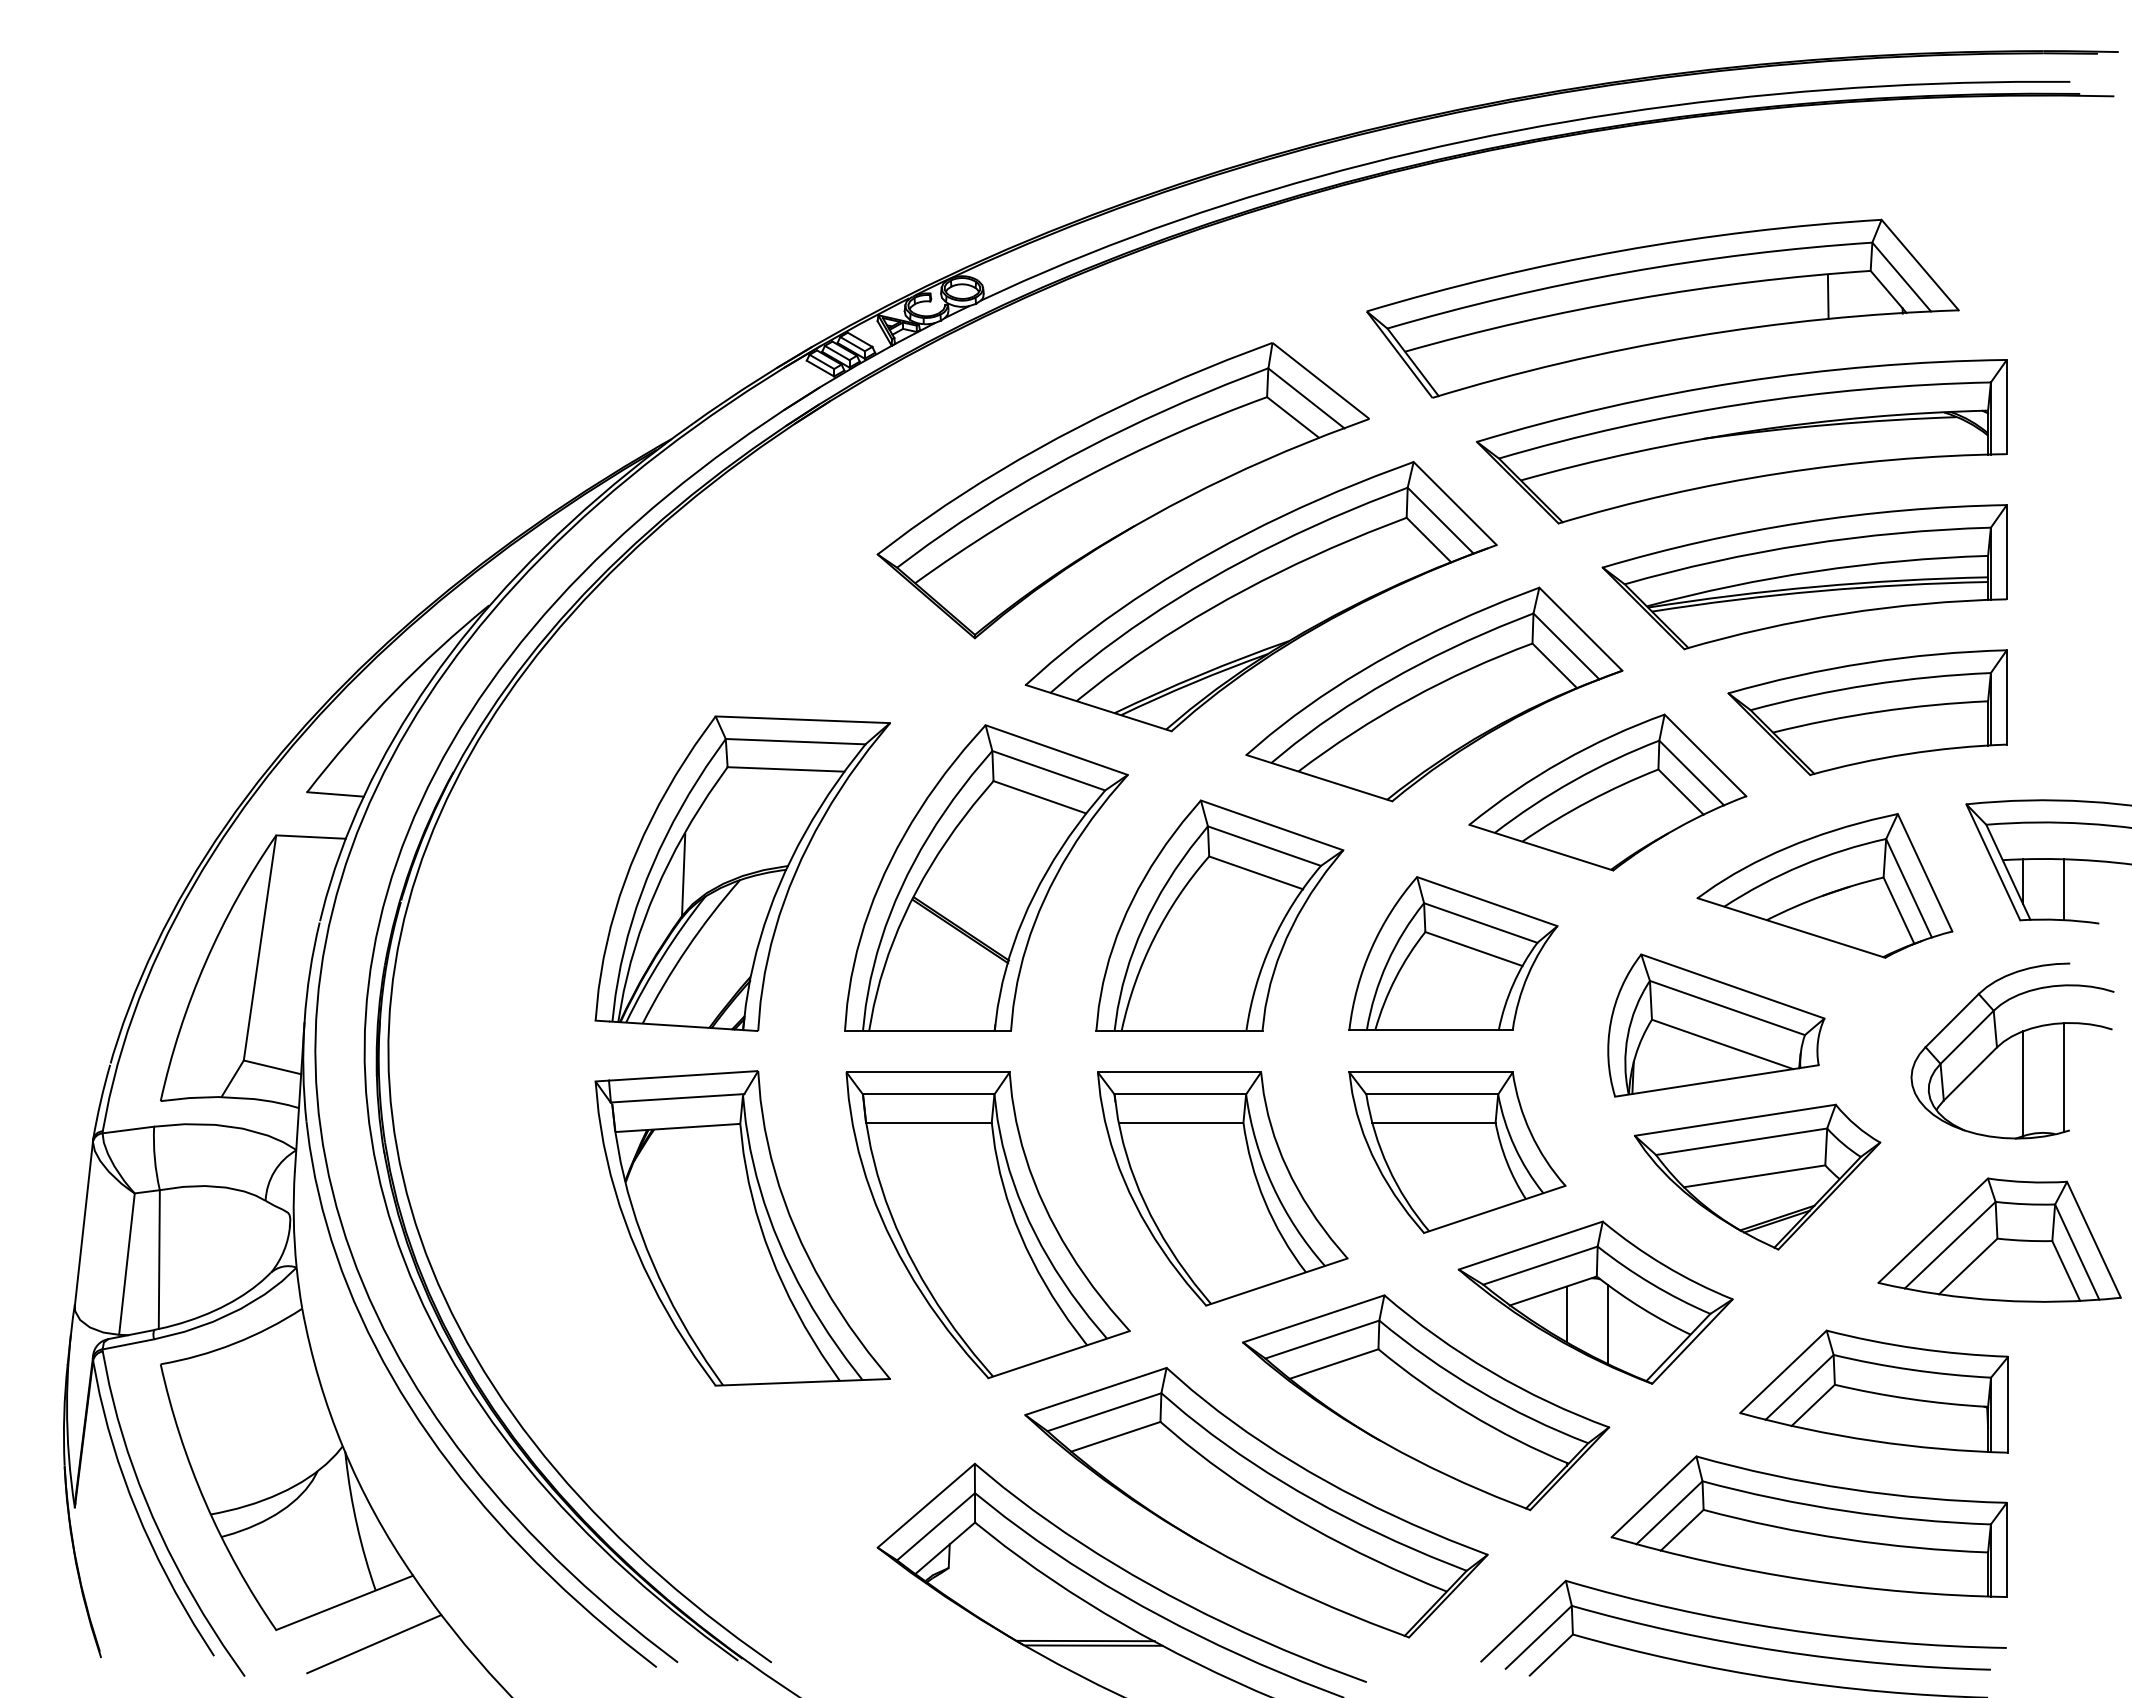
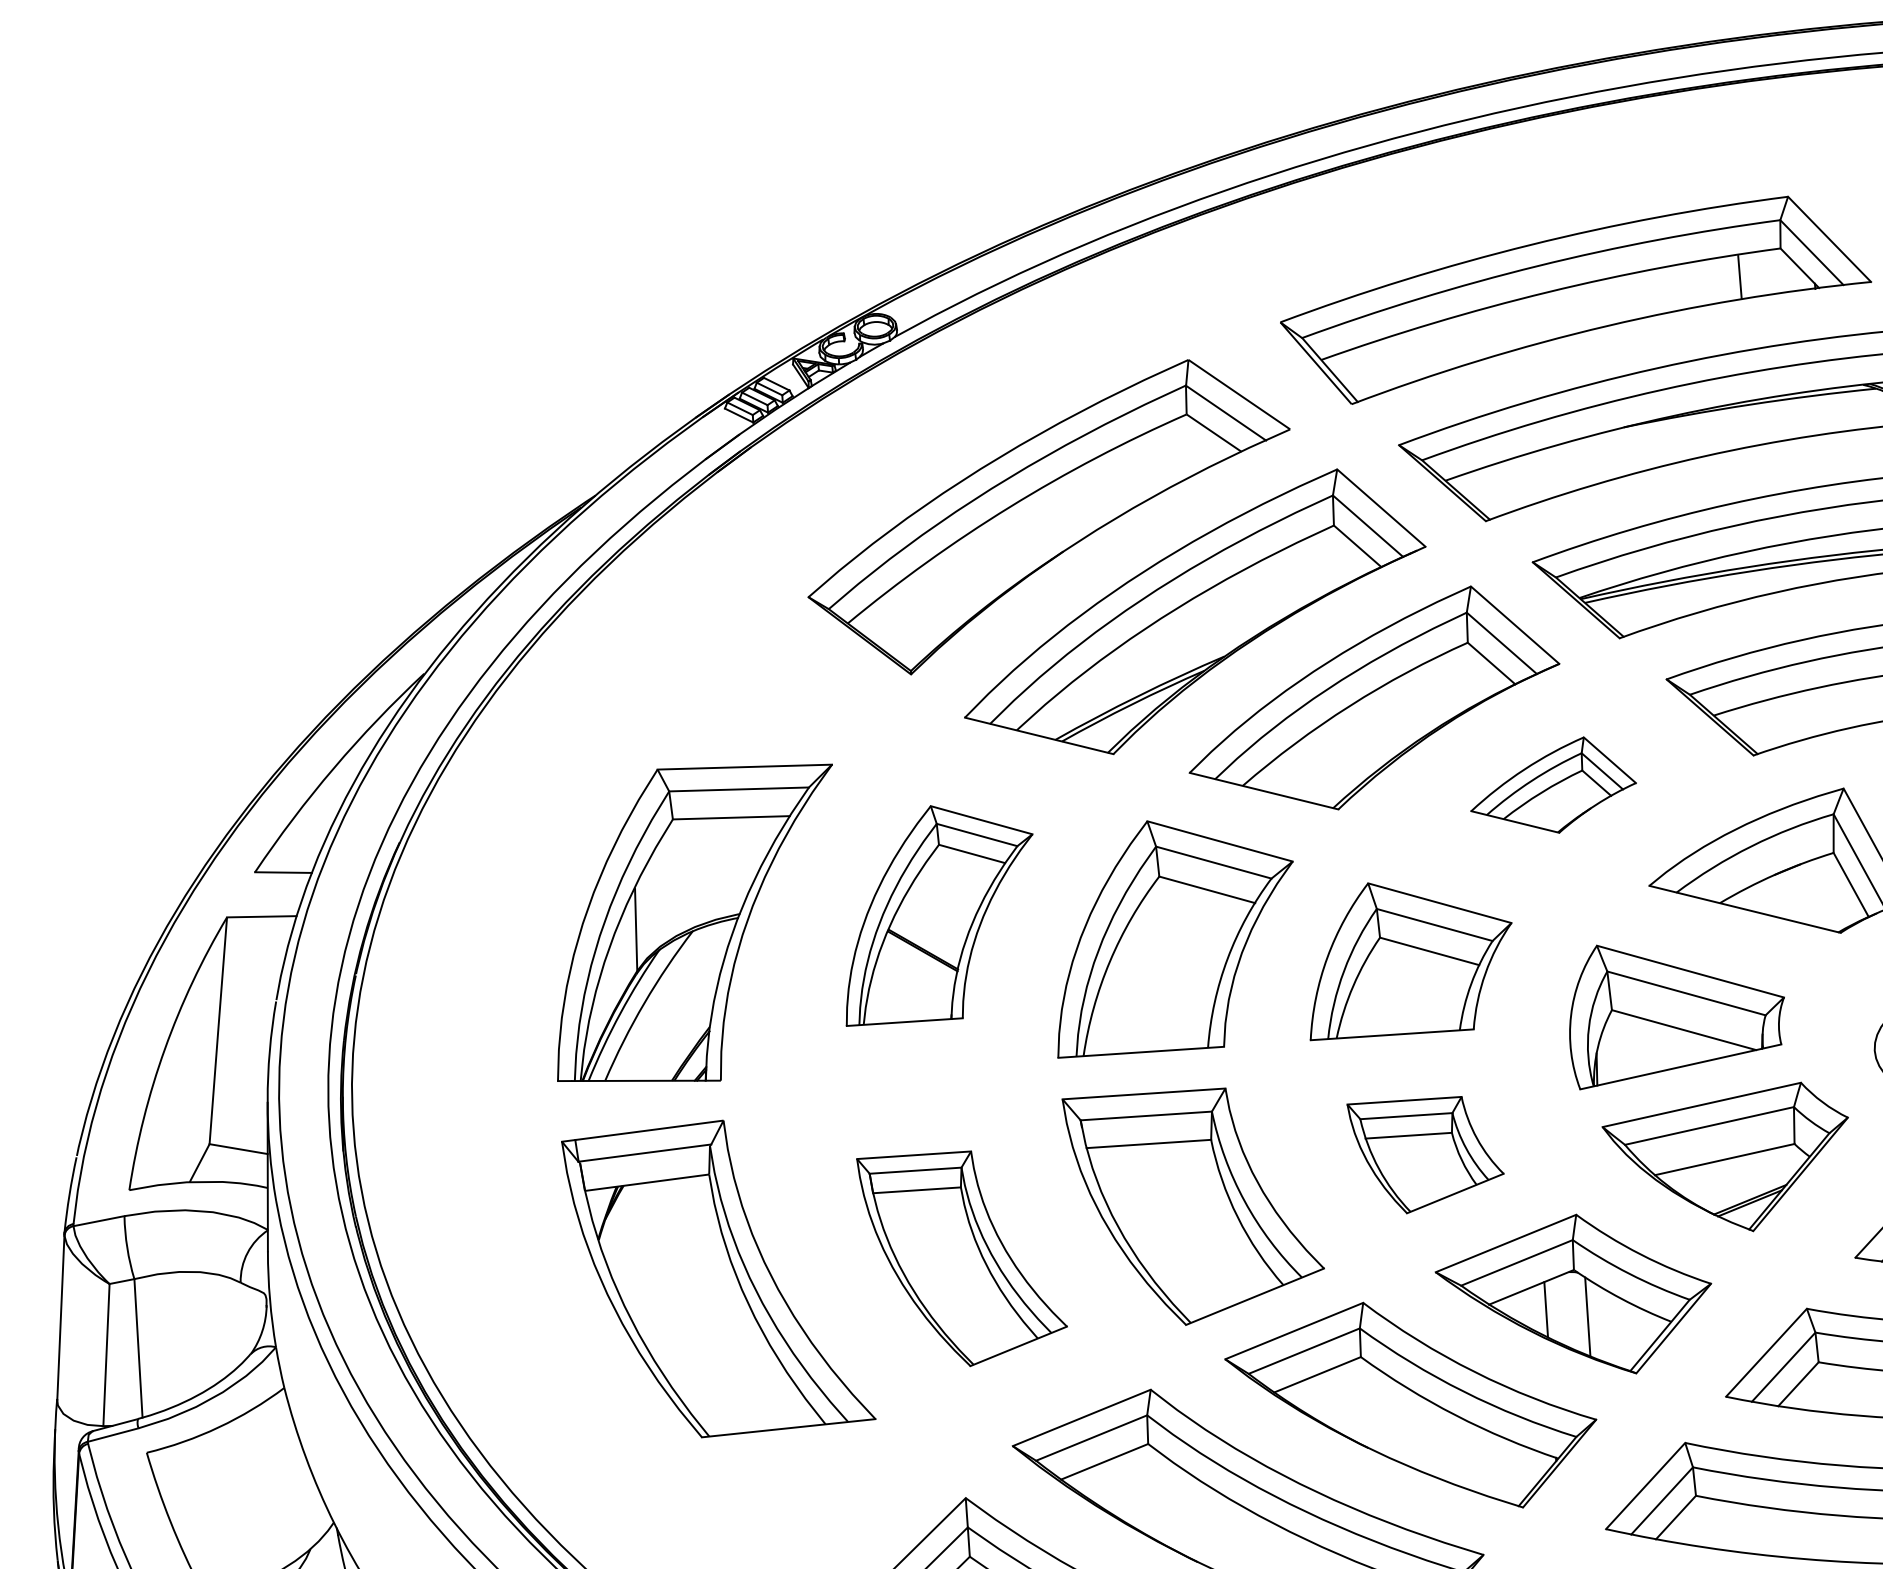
part: (1607, 792) -> (1552, 786), size x0.6
part: (986, 877) -> (938, 912), size x0.7
part: (1457, 1152) -> (1426, 1155), size x0.7
part: (987, 1225) -> (962, 1259), size x0.7

